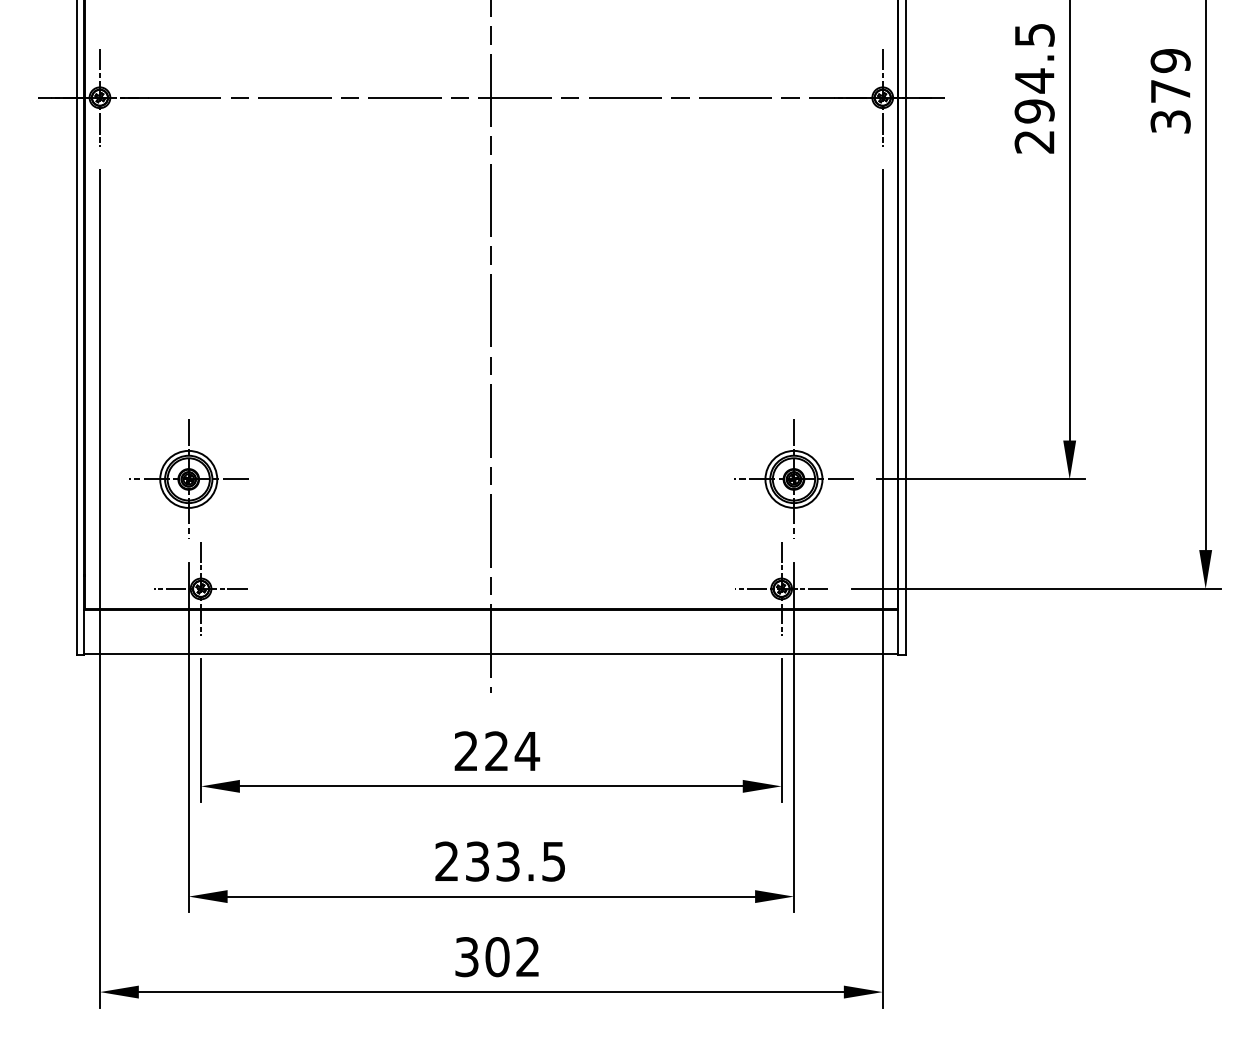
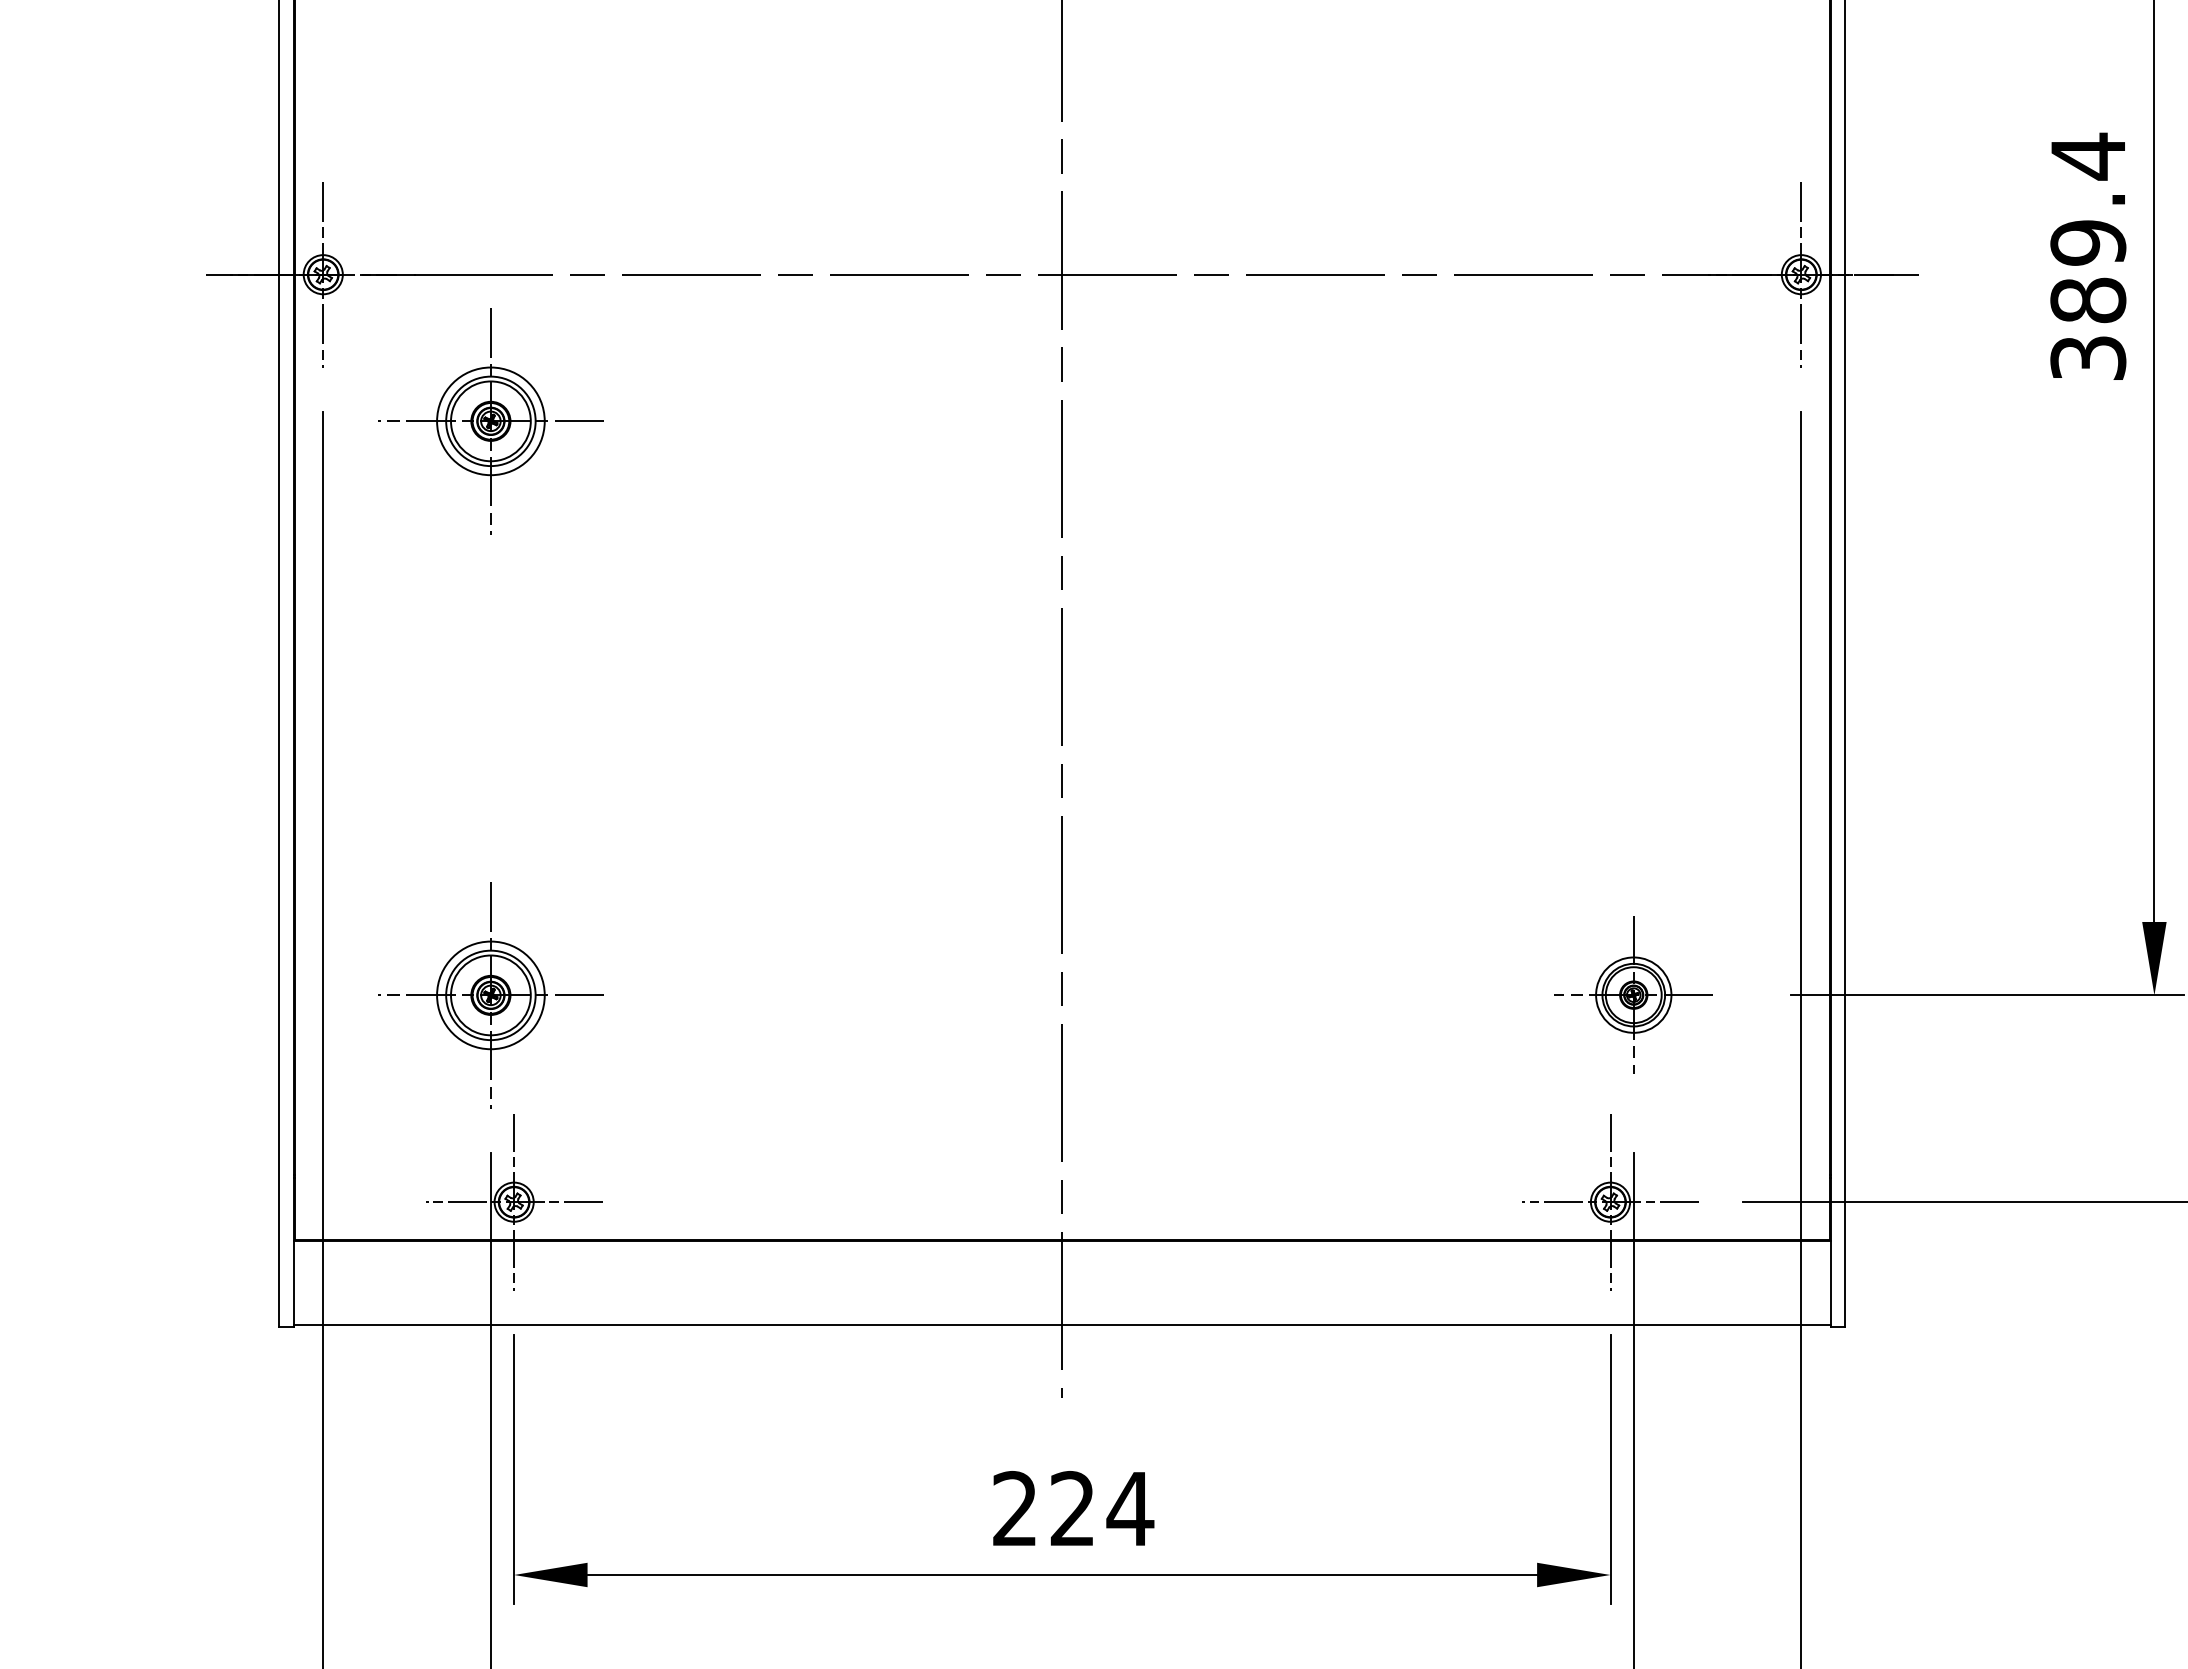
text: (1034, 87) -> (2087, 255), 294.5 -> 389.4
part: (188, 174) -> (490, 419), added
part: (793, 478) -> (1632, 993), size x0.7

